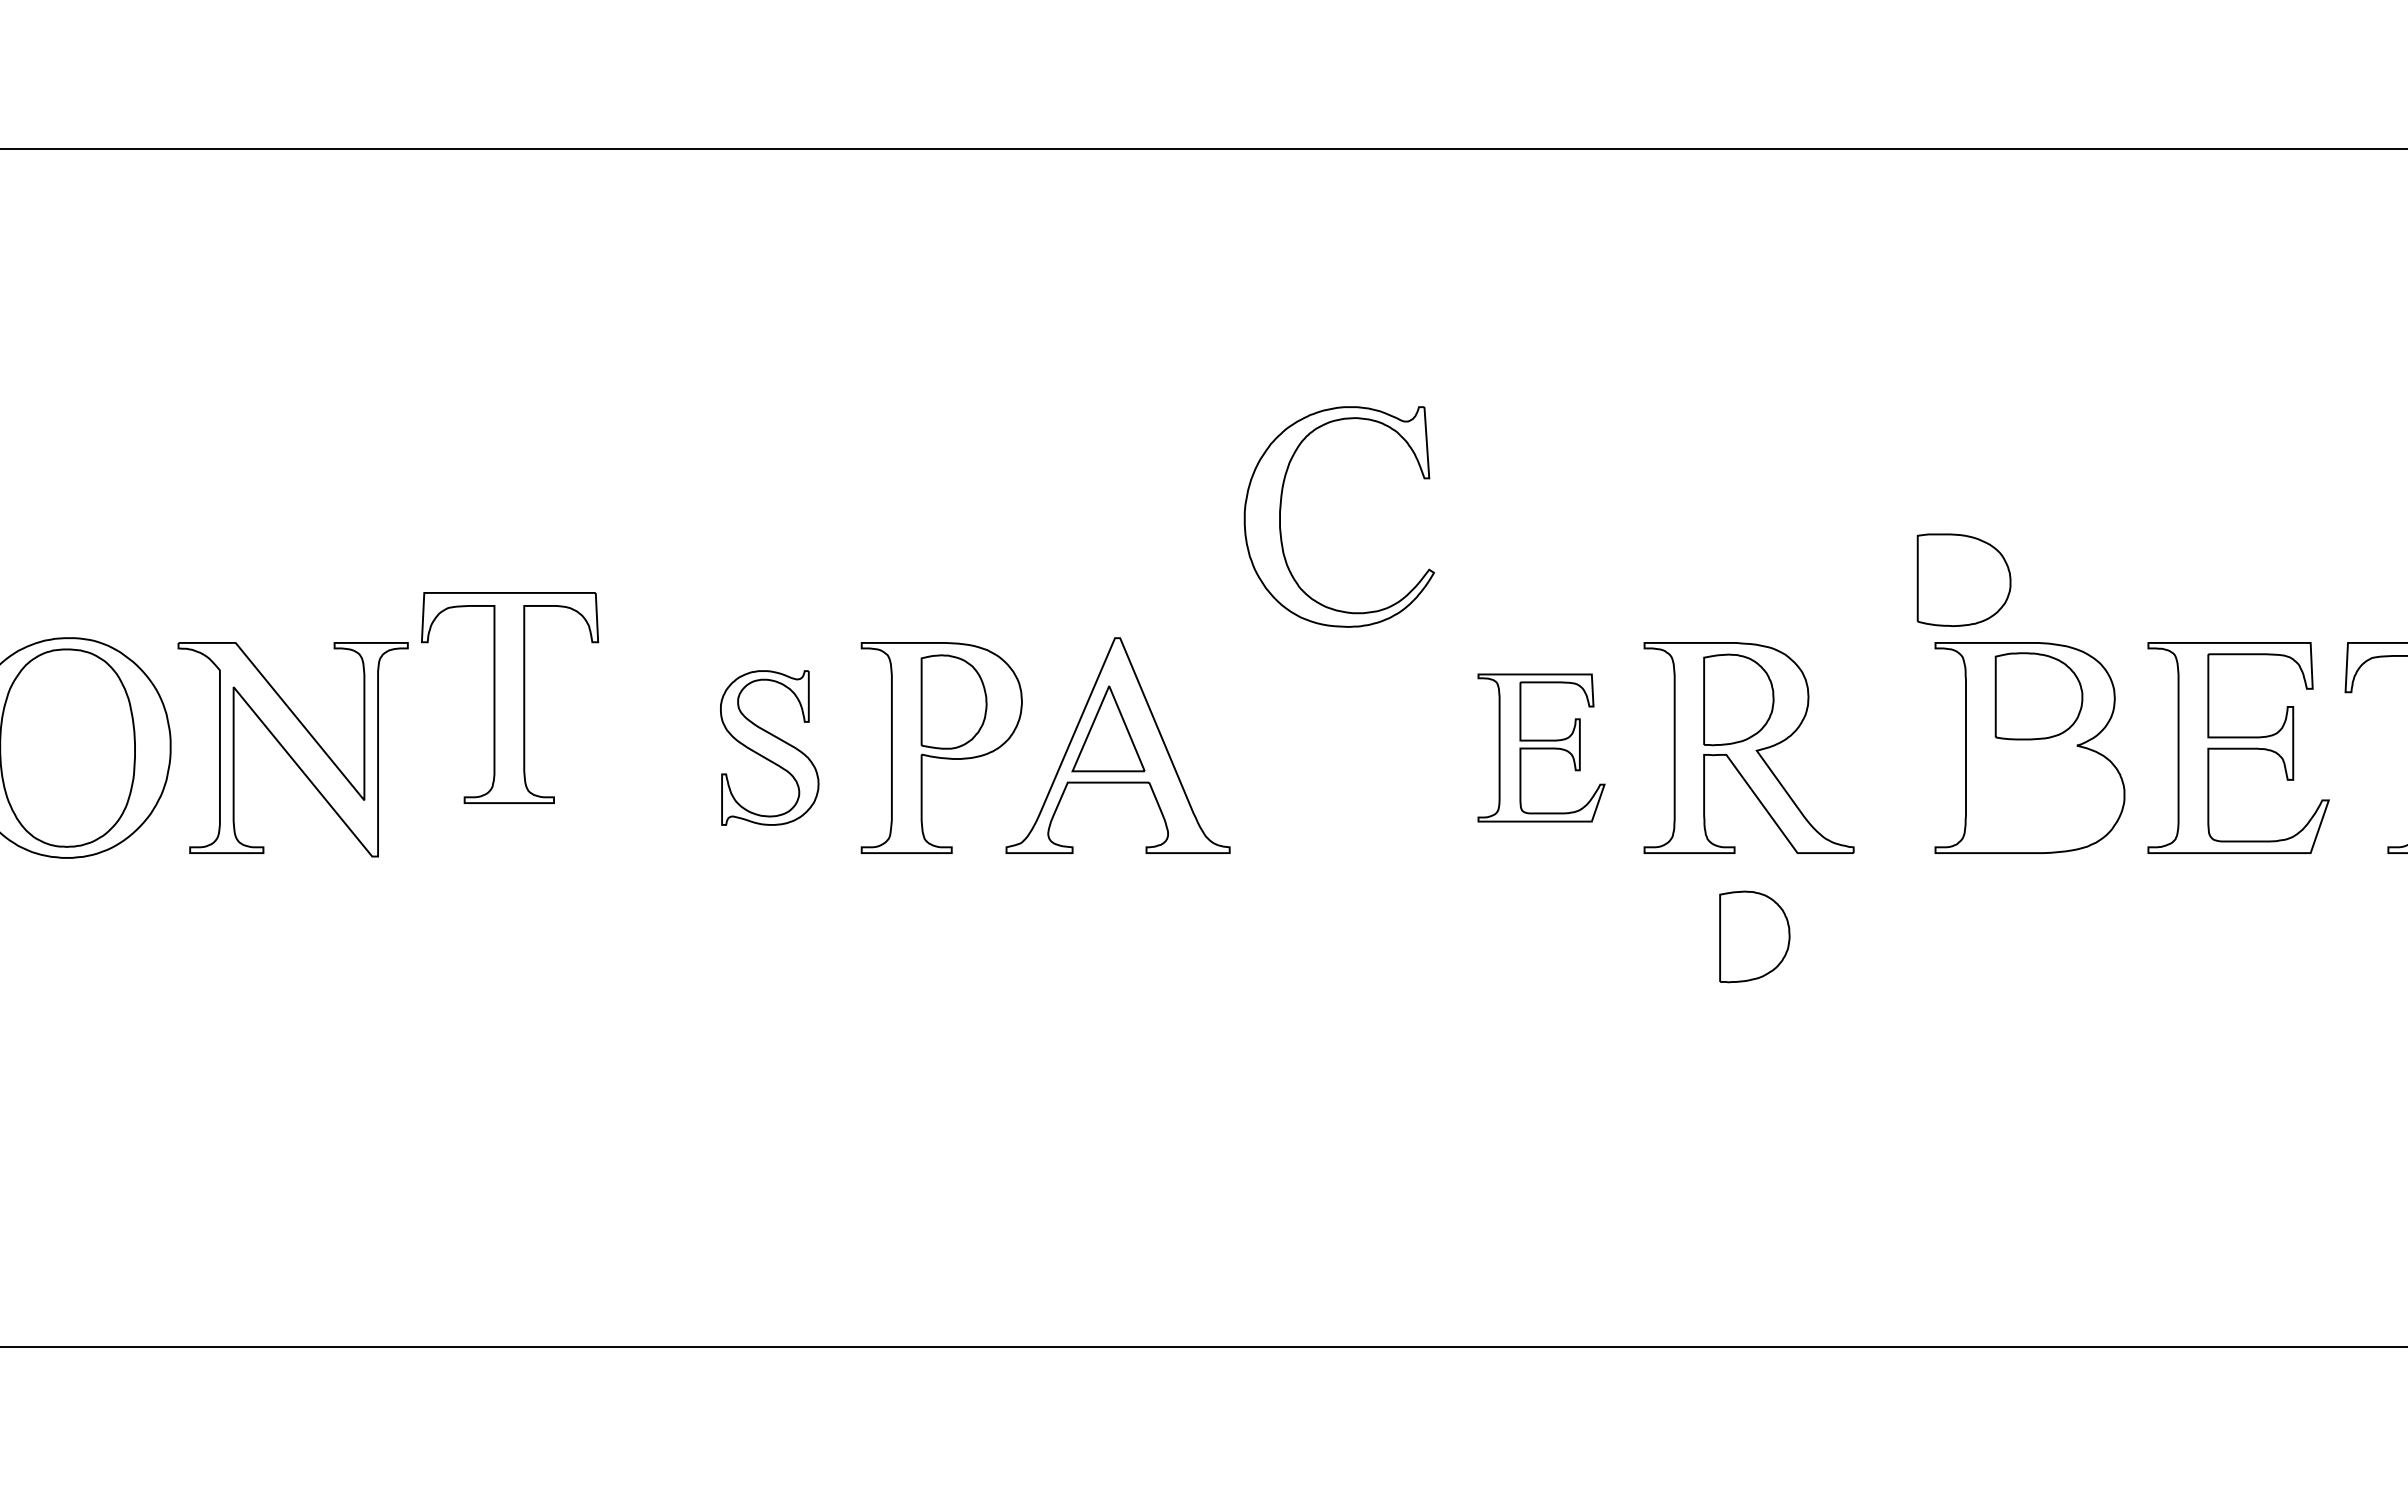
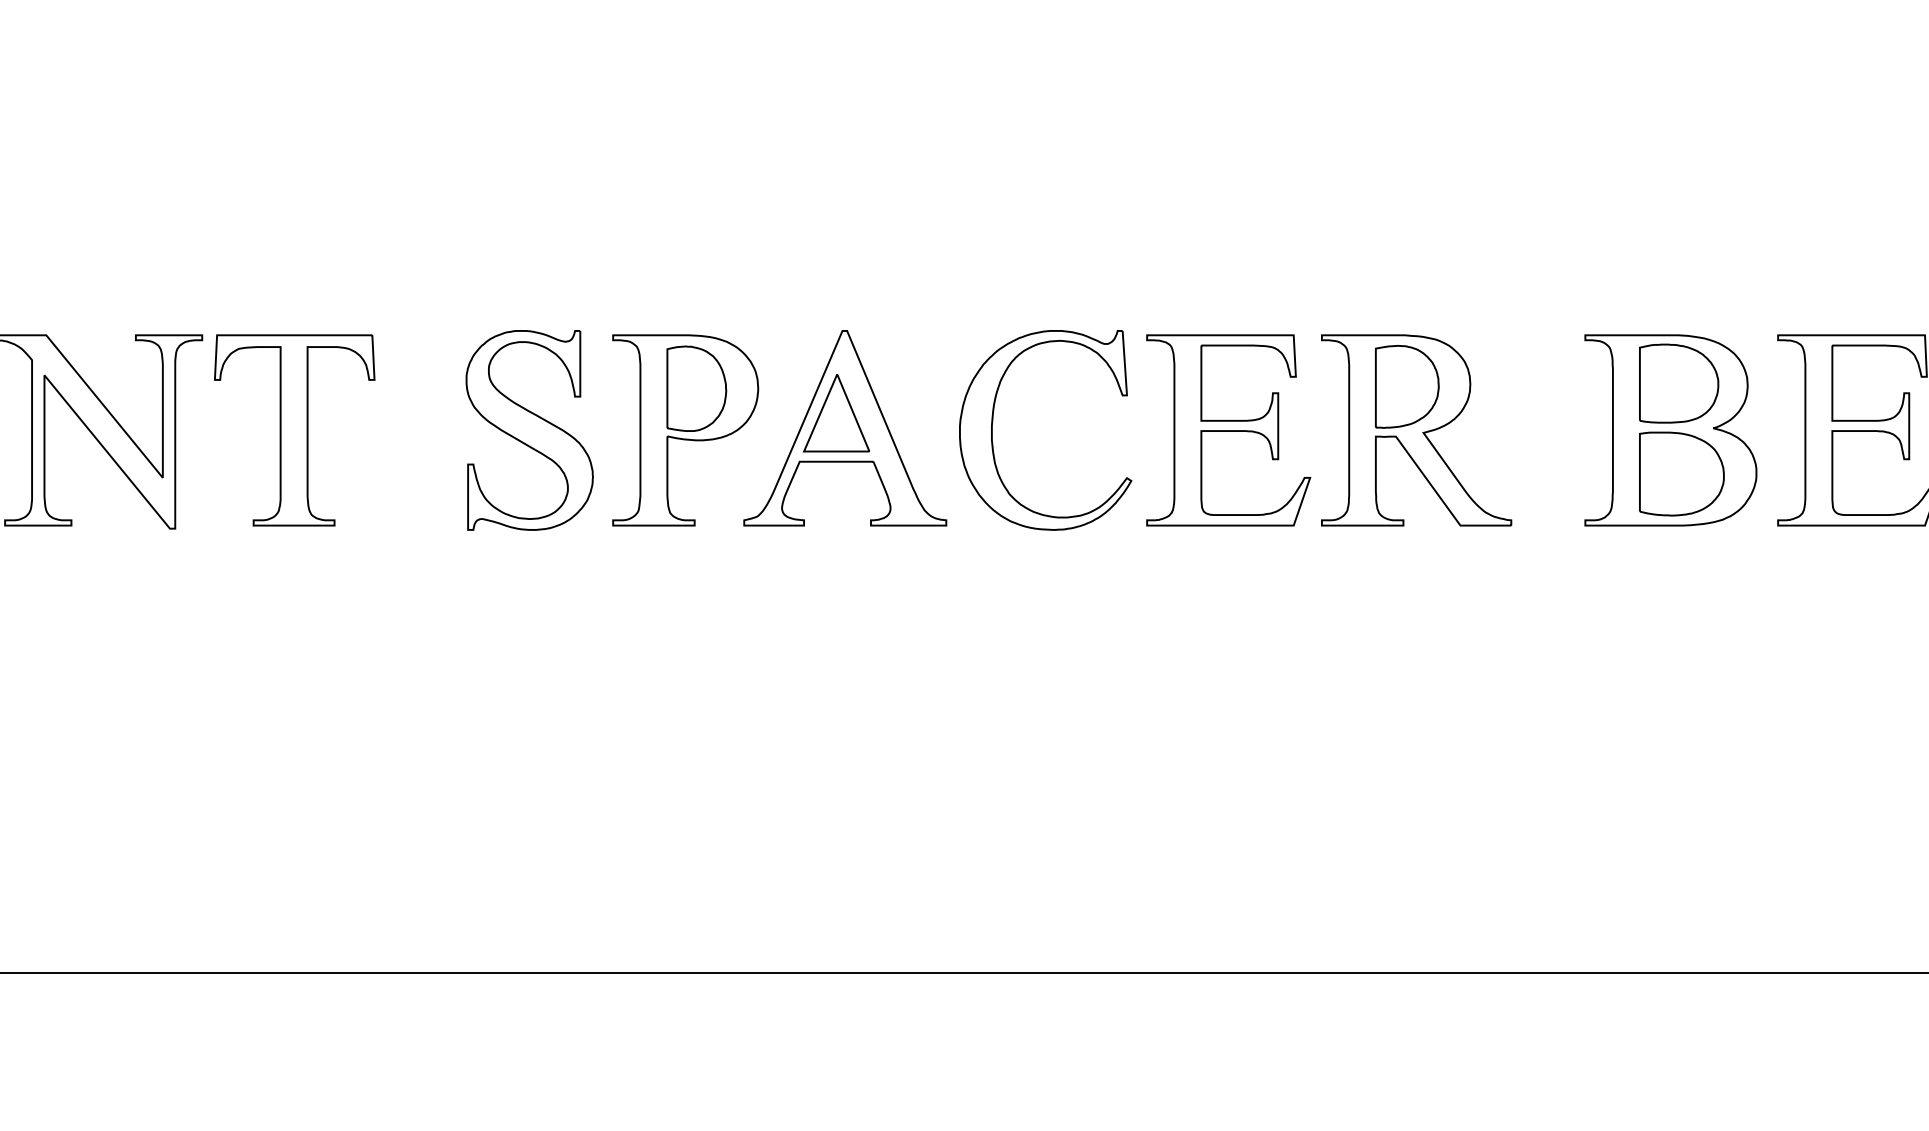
part: (1281, 510) -> (993, 424), moved
part: (1963, 579) -> (1681, 473), moved
part: (510, 697) -> (295, 429), moved
part: (769, 747) -> (529, 429), size x1.43
part: (1541, 747) -> (1228, 429), size x1.43
part: (1754, 936) -> (1421, 601), removed

